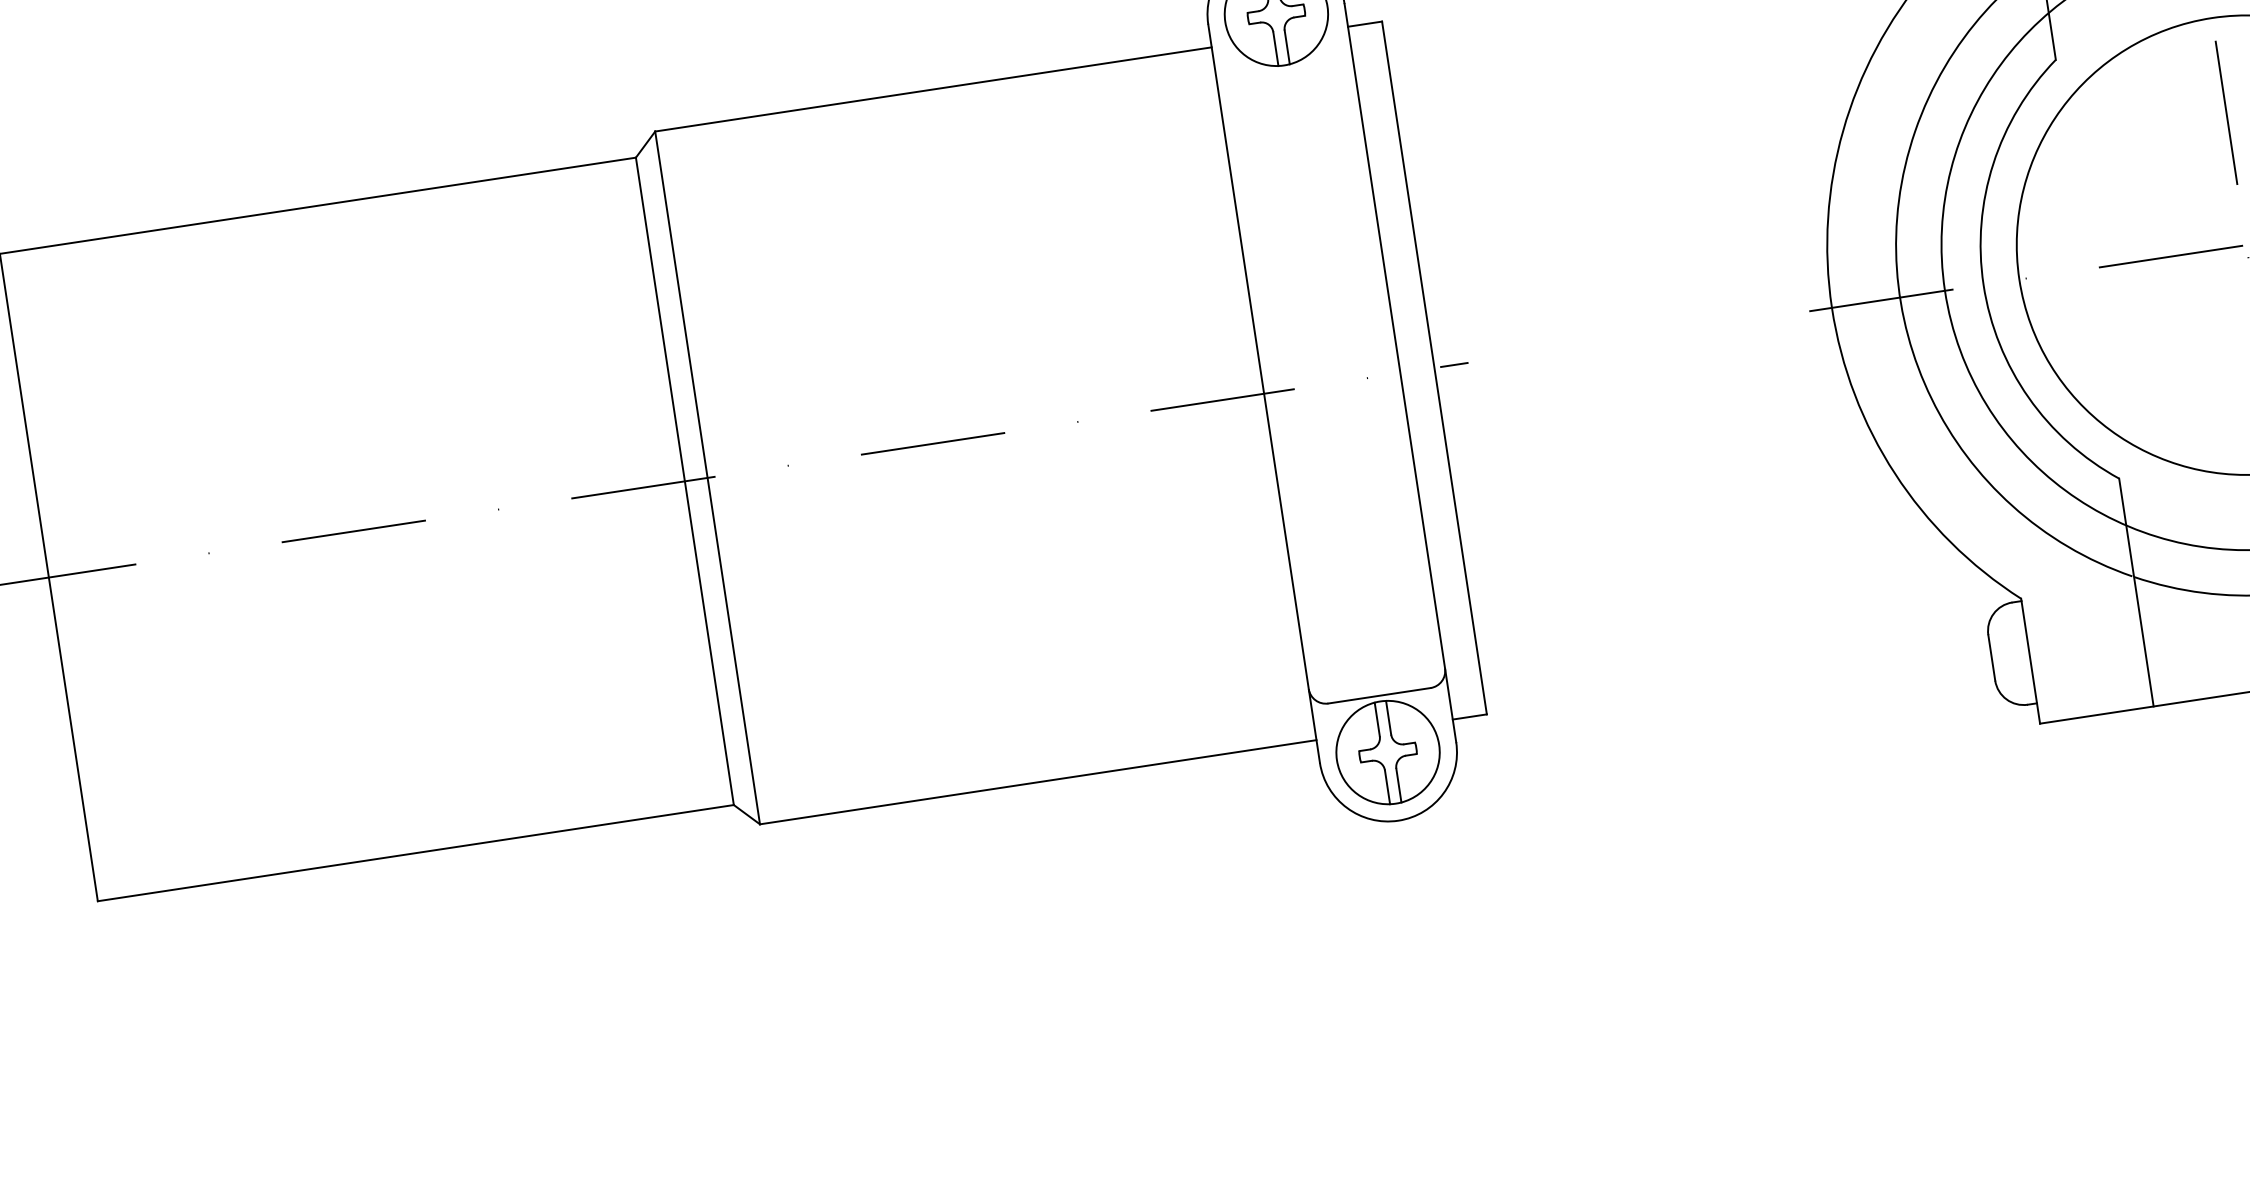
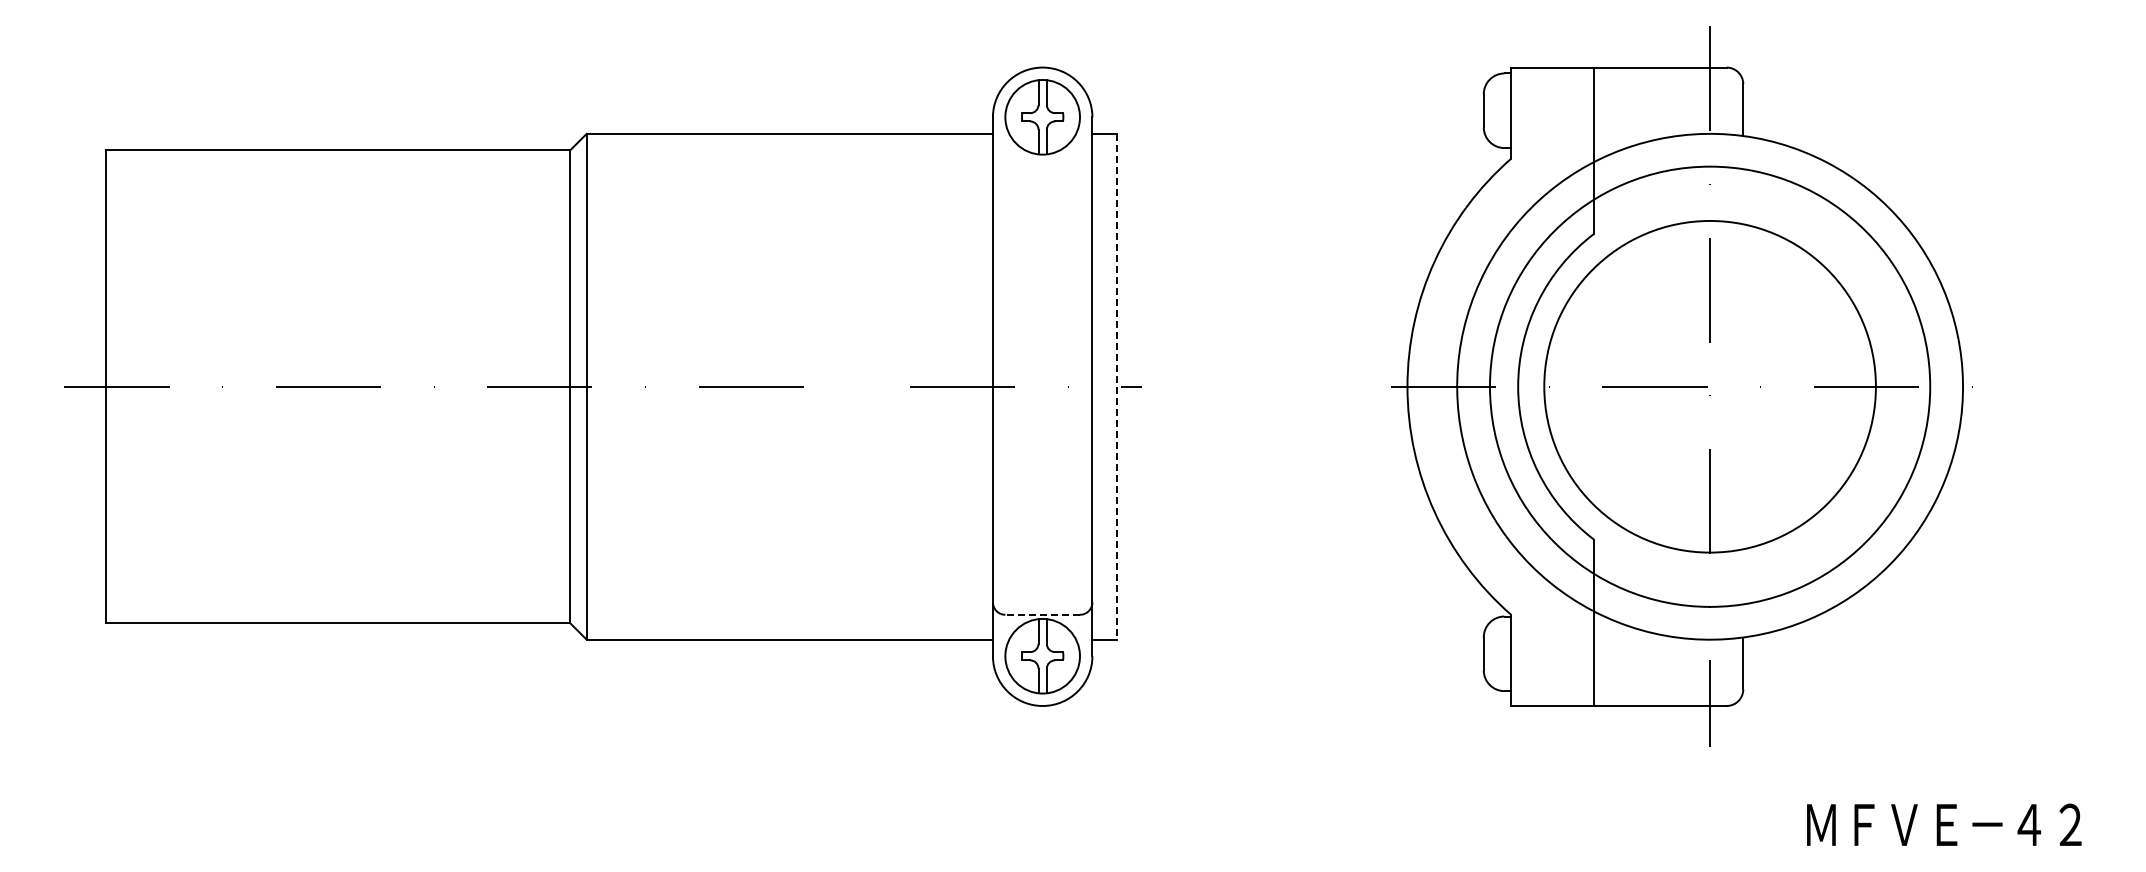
line: (1434, 367) -> (1117, 386), solid -> dashed
line: (1379, 695) -> (1042, 614), solid -> dashed

